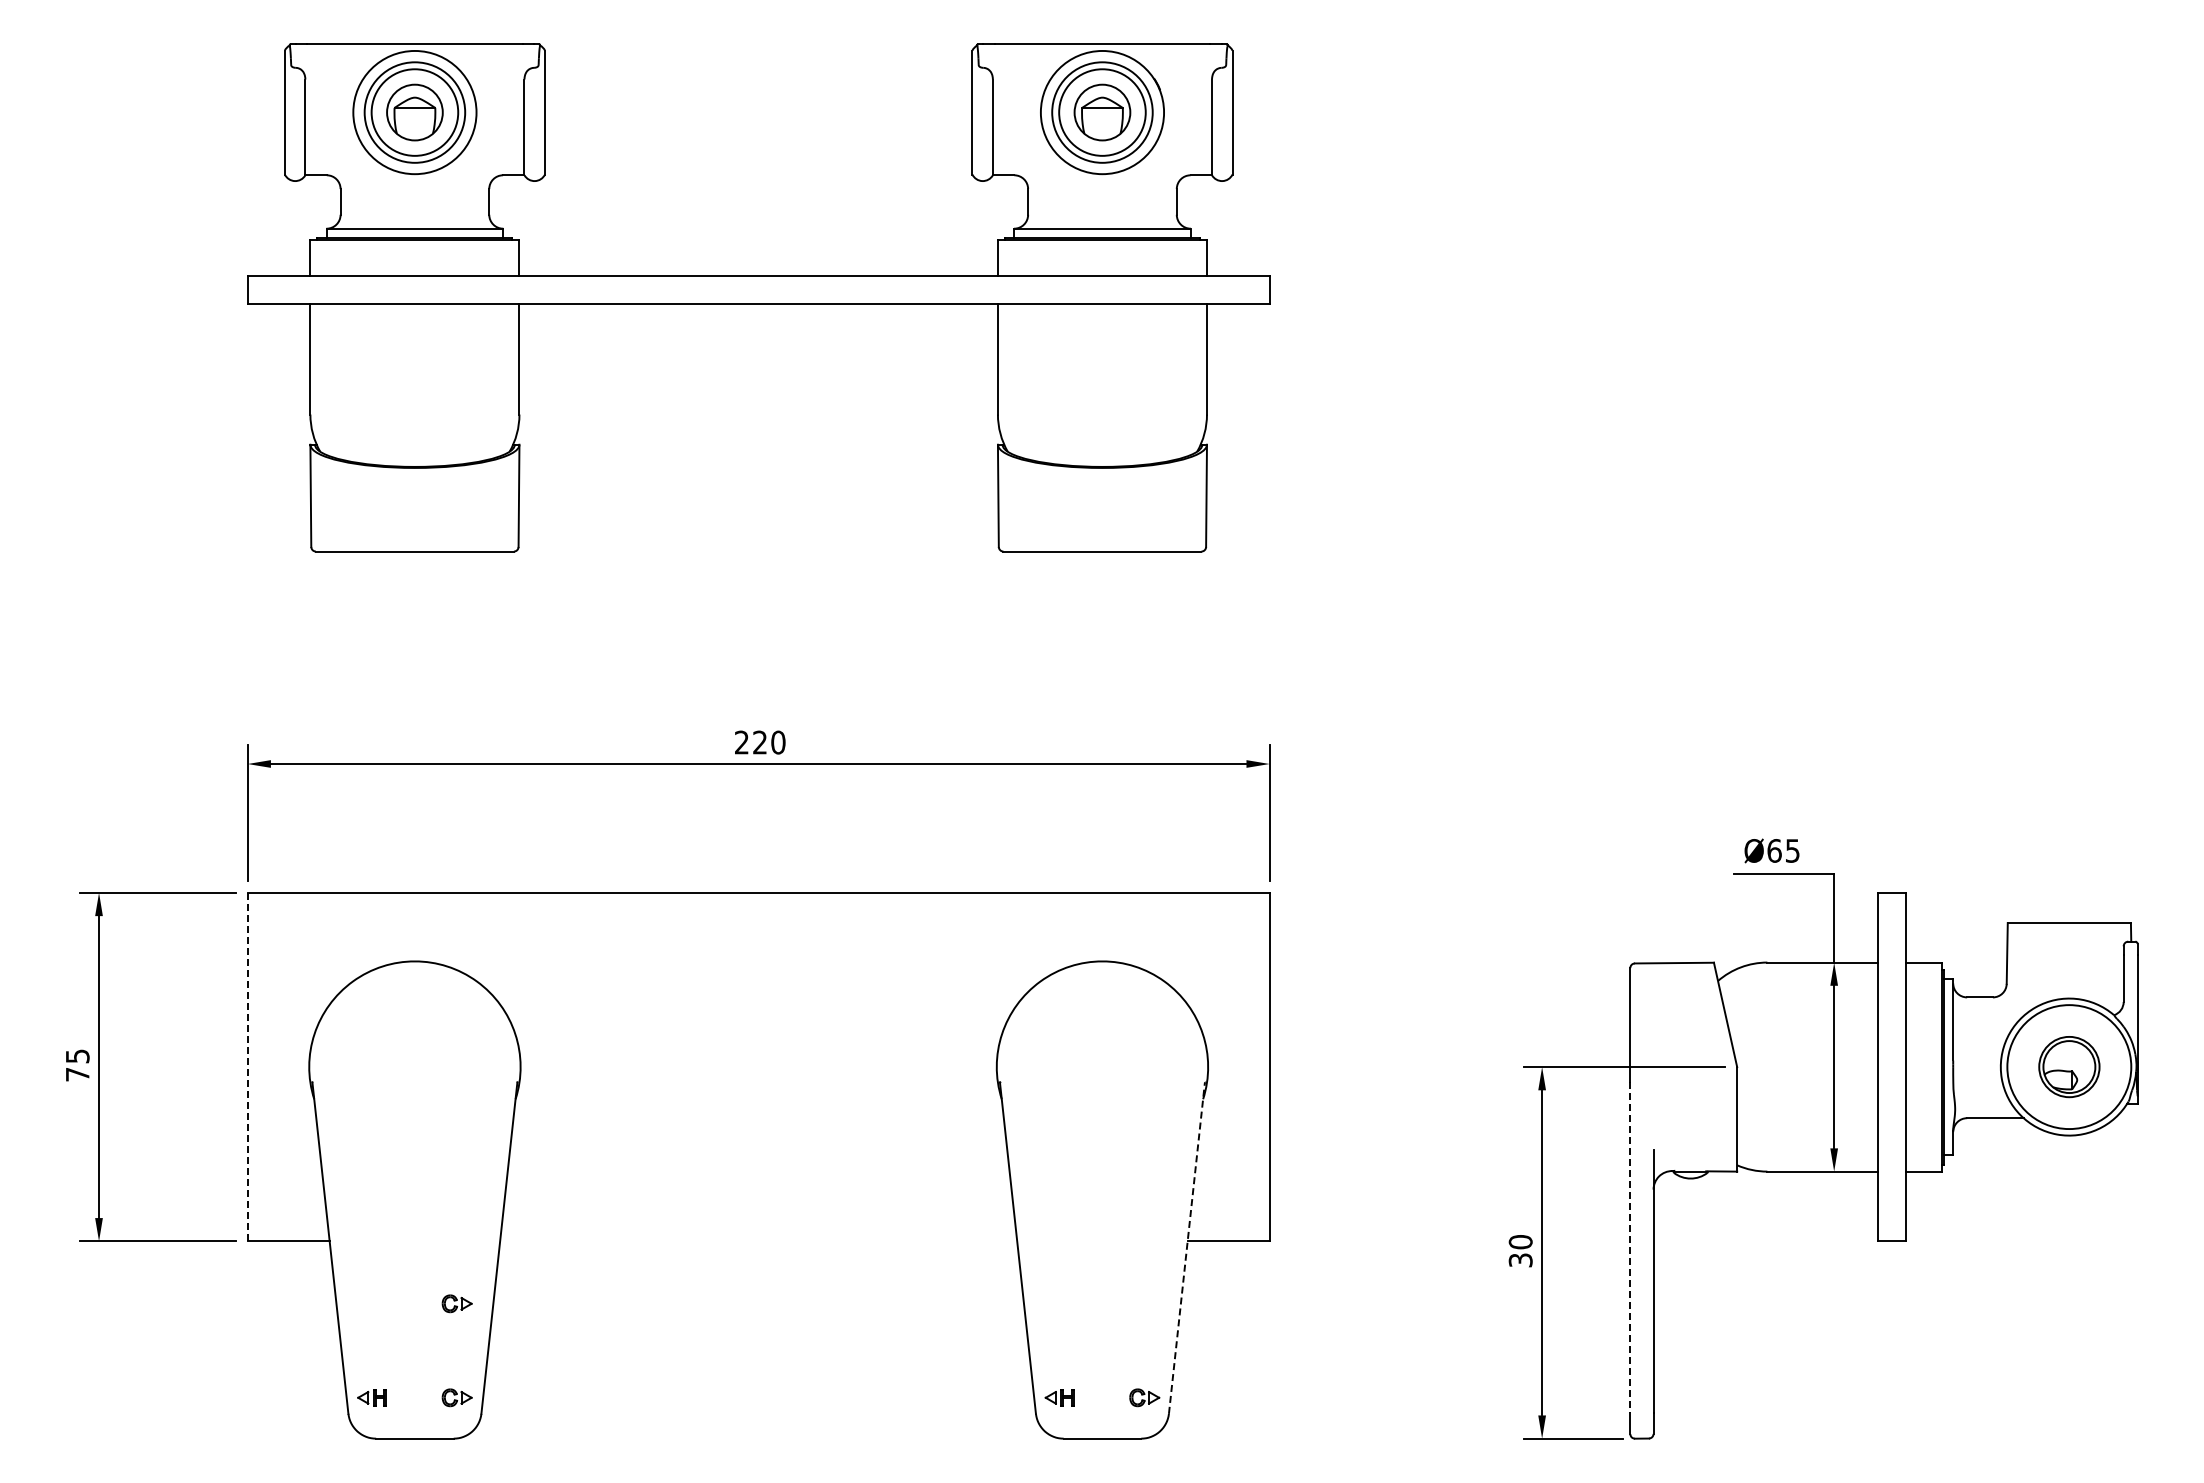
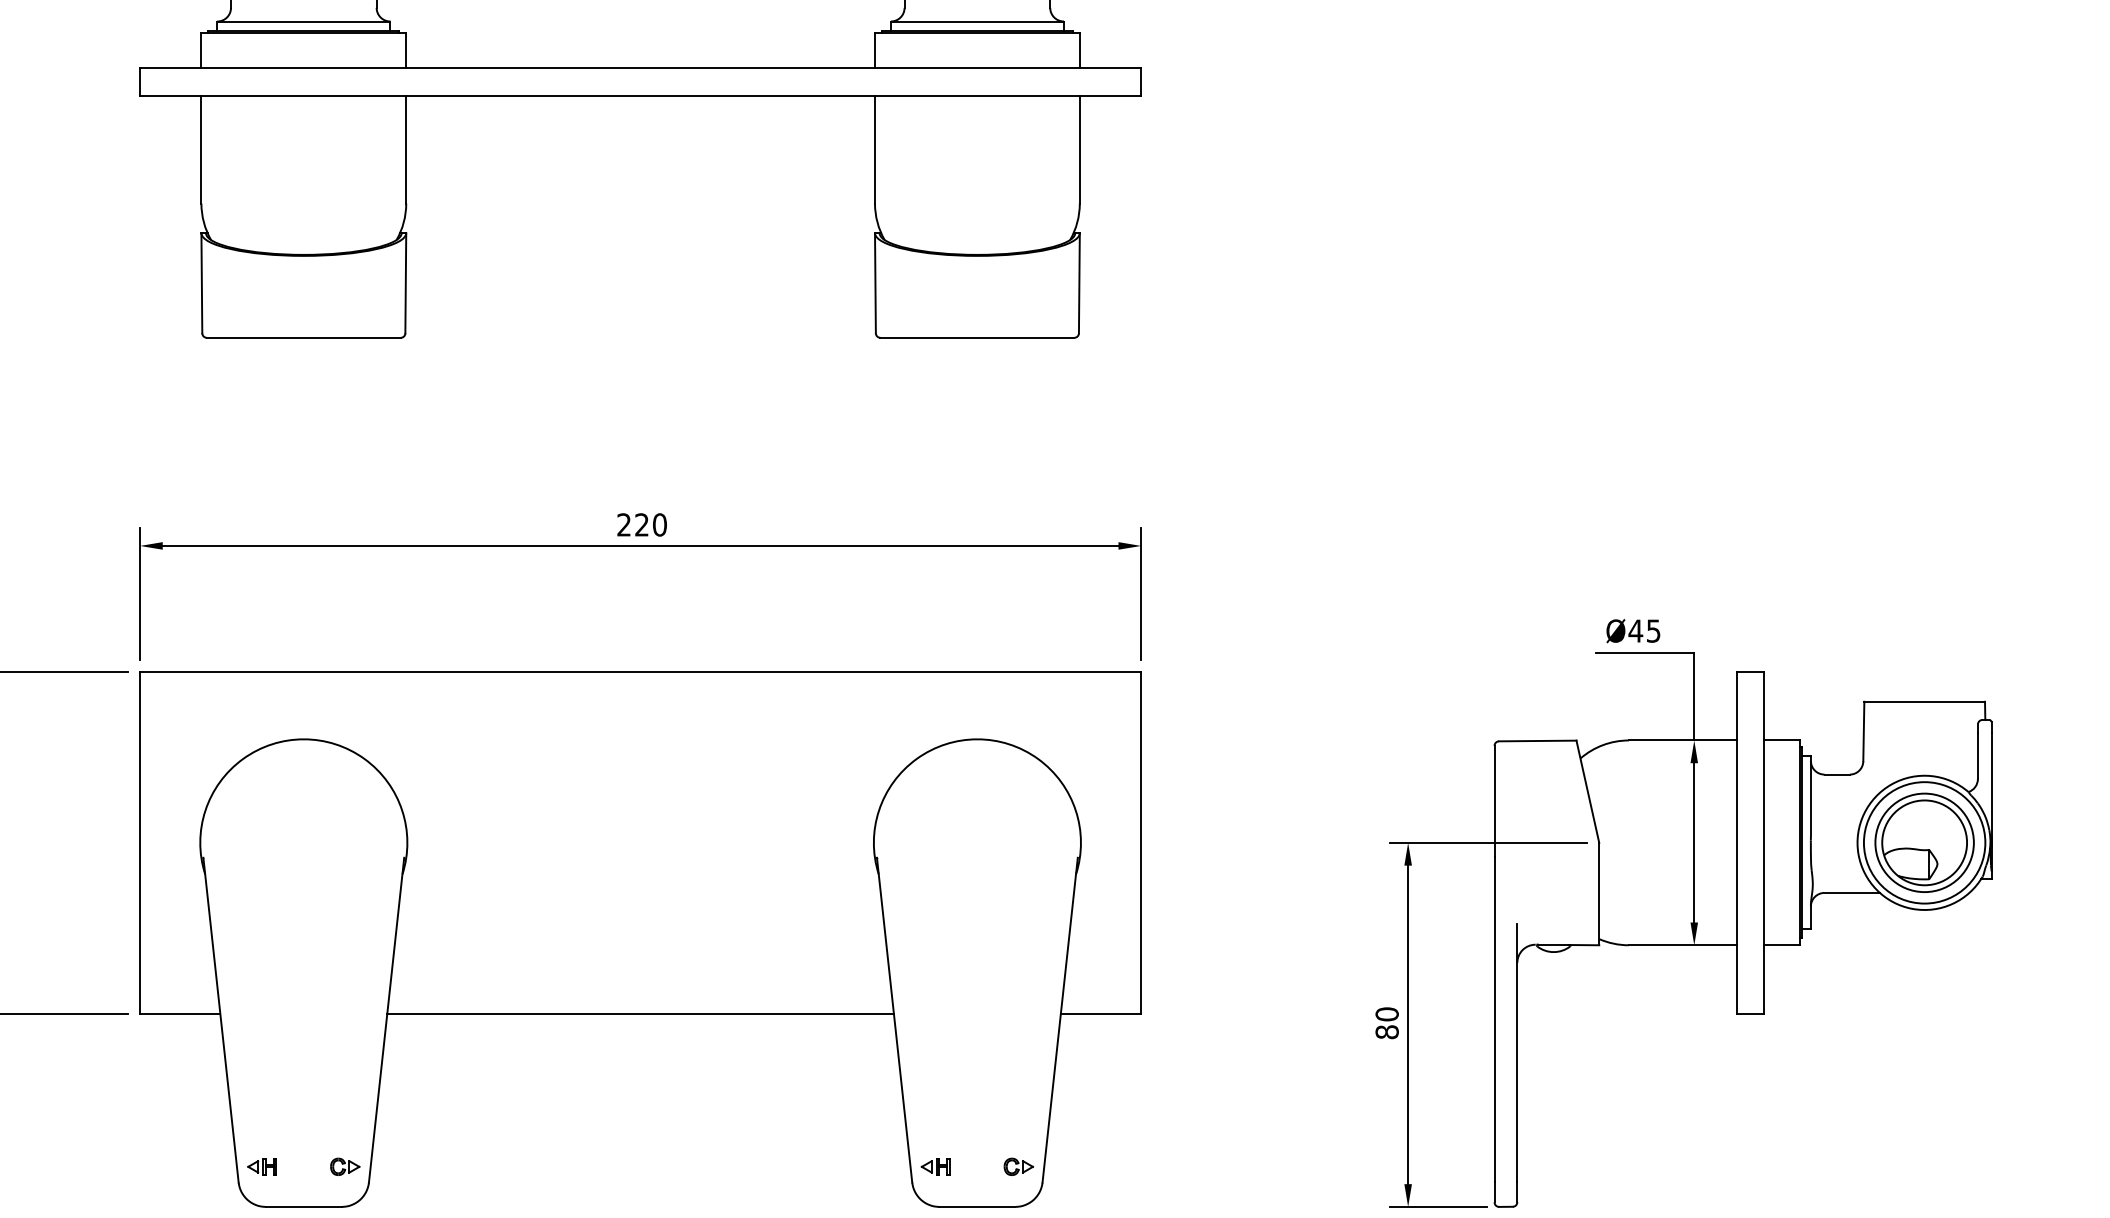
text: (1774, 850) -> (1635, 630), 65 -> 45
line: (247, 1066) -> (139, 842), dashed -> solid
part: (2069, 1066) -> (1924, 842), size x1.67
line: (758, 1241) -> (640, 1013), added
line: (1630, 1247) -> (1494, 1019), dashed -> solid
line: (1186, 1248) -> (1059, 1020), dashed -> solid
text: (1520, 1260) -> (1386, 1032), 30 -> 80
part: (456, 1303) -> (344, 1074), removed

